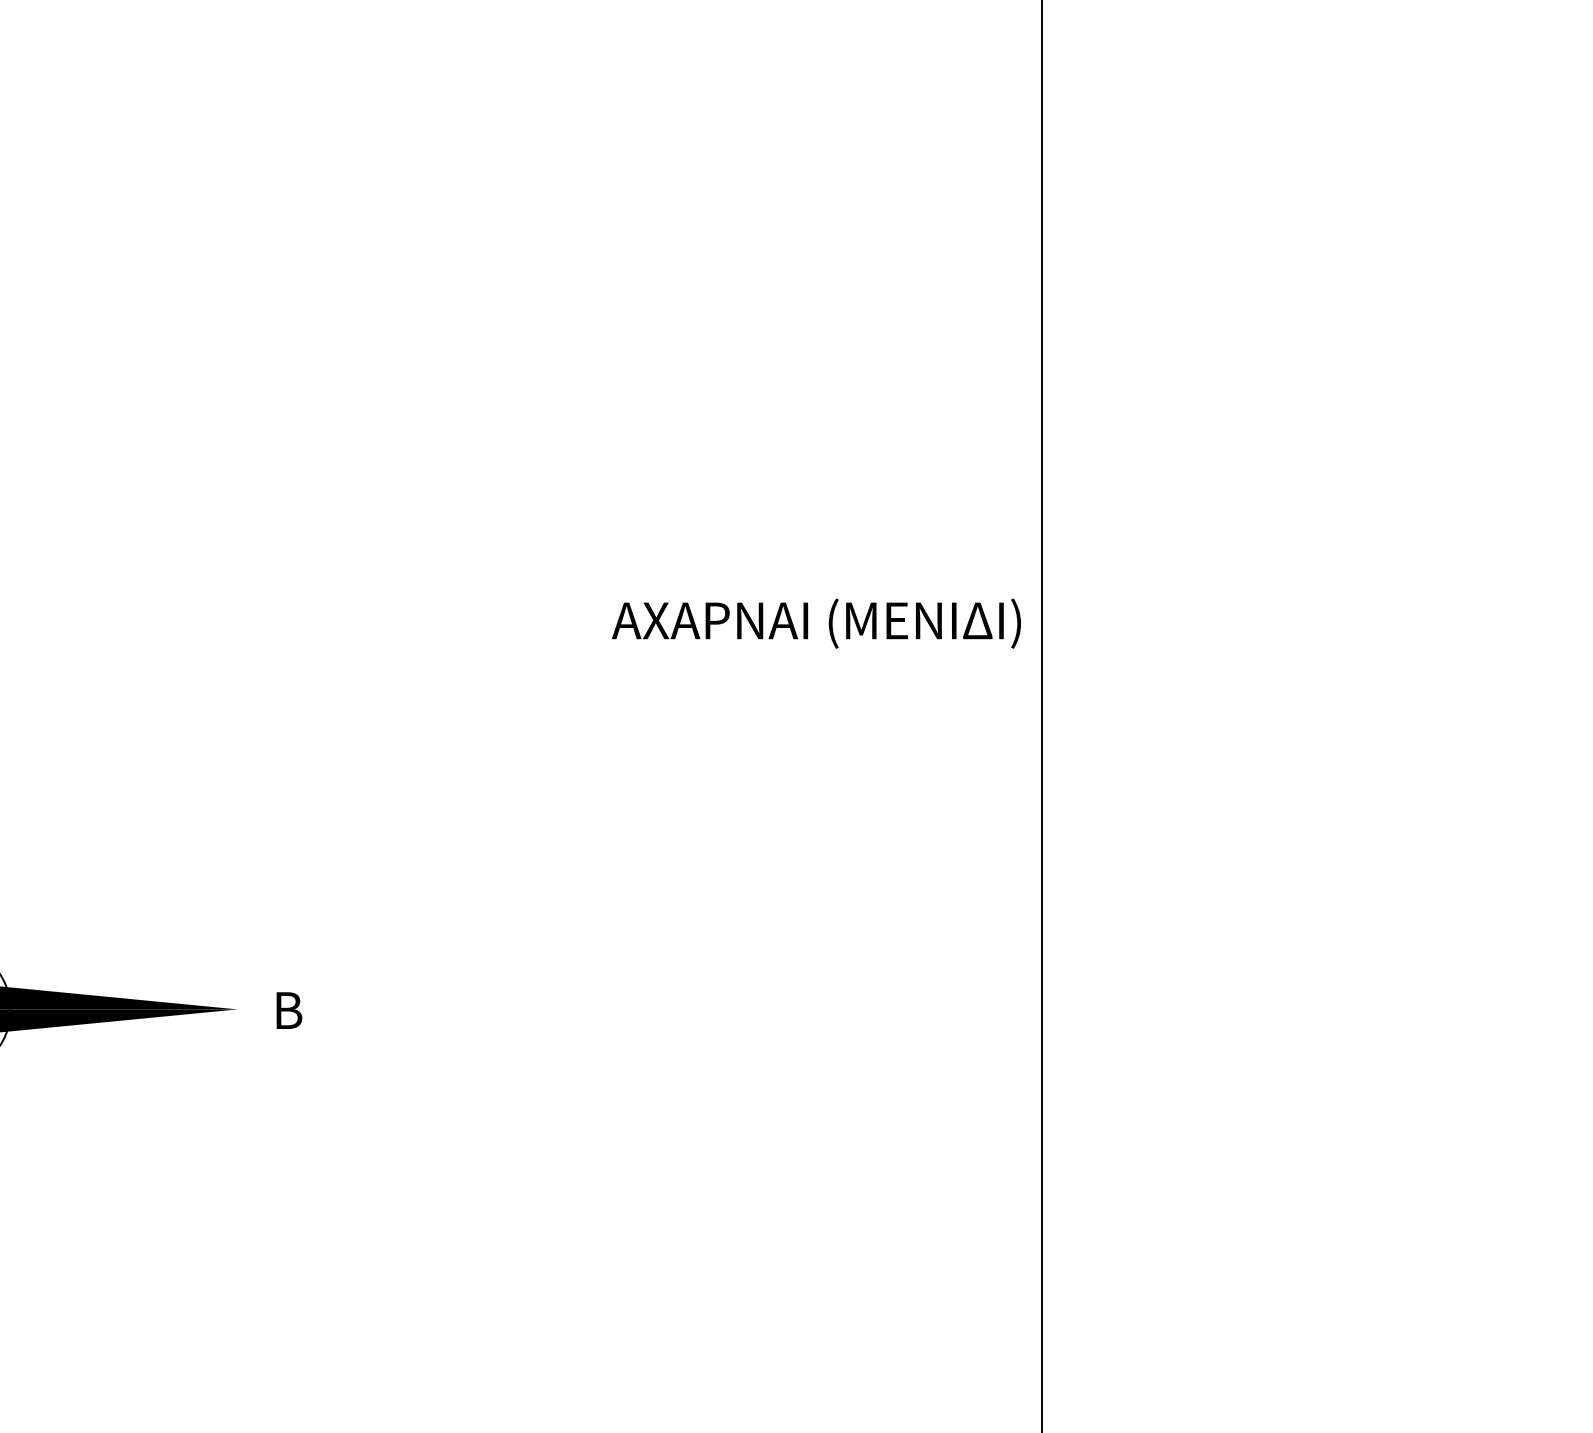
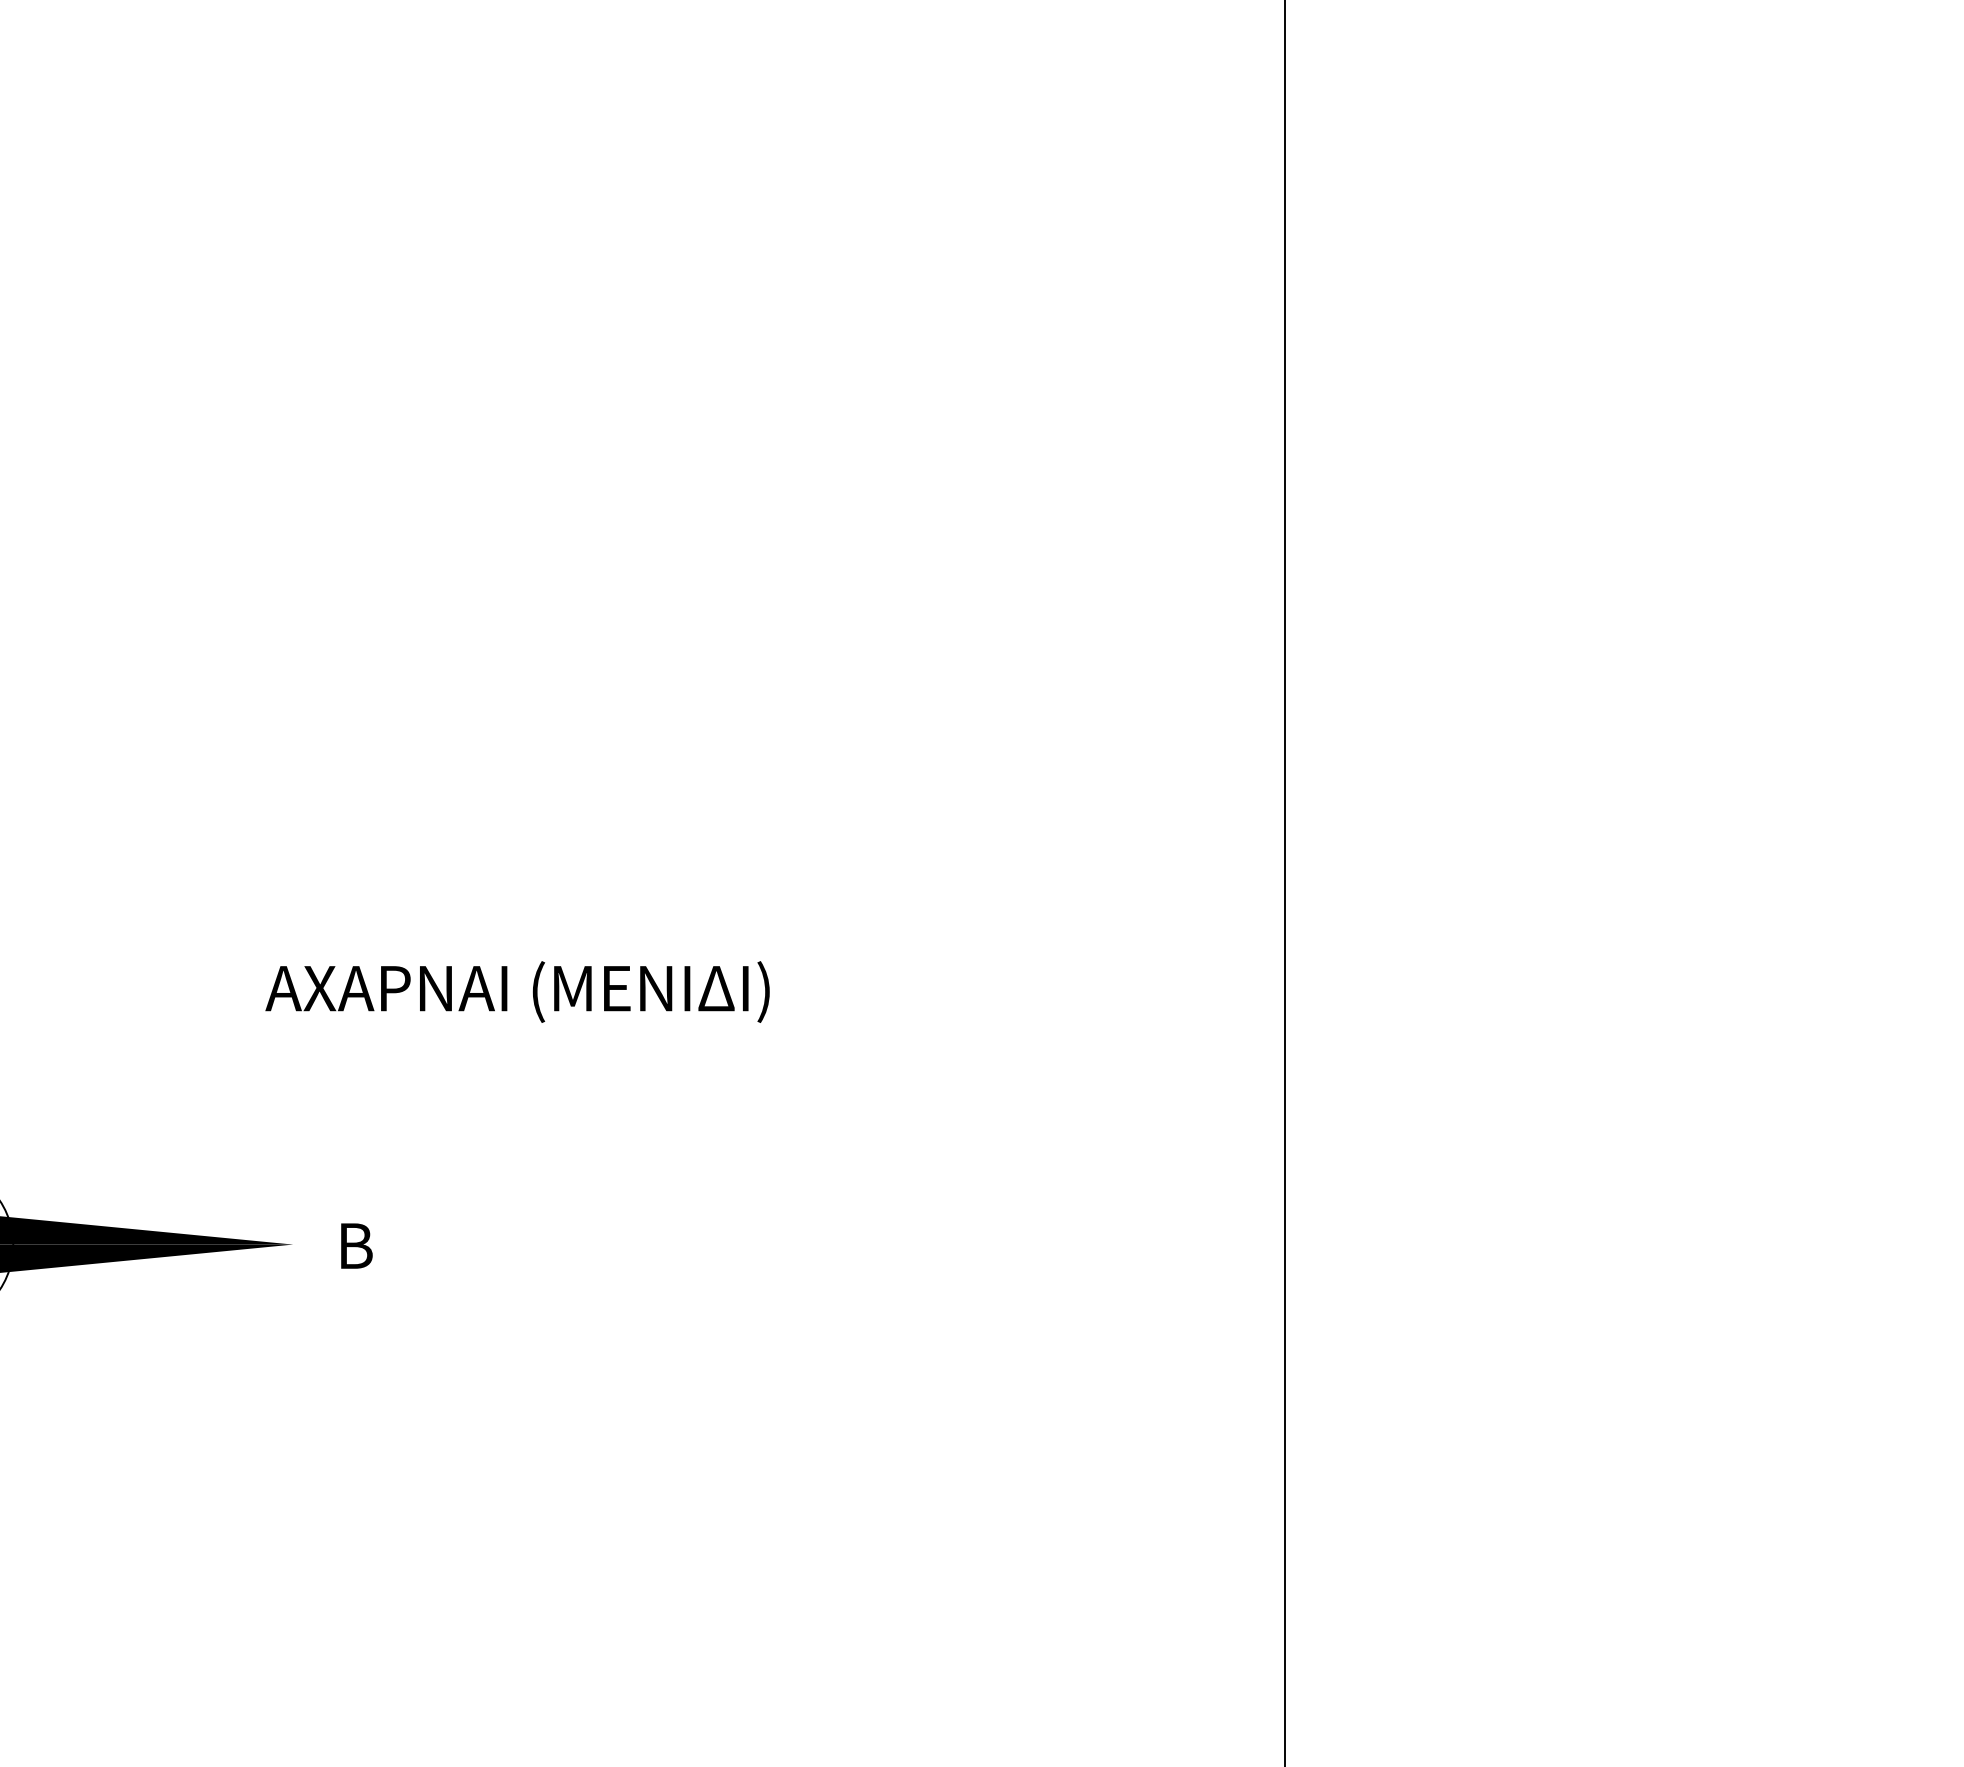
text: (816, 623) -> (517, 991), moved

